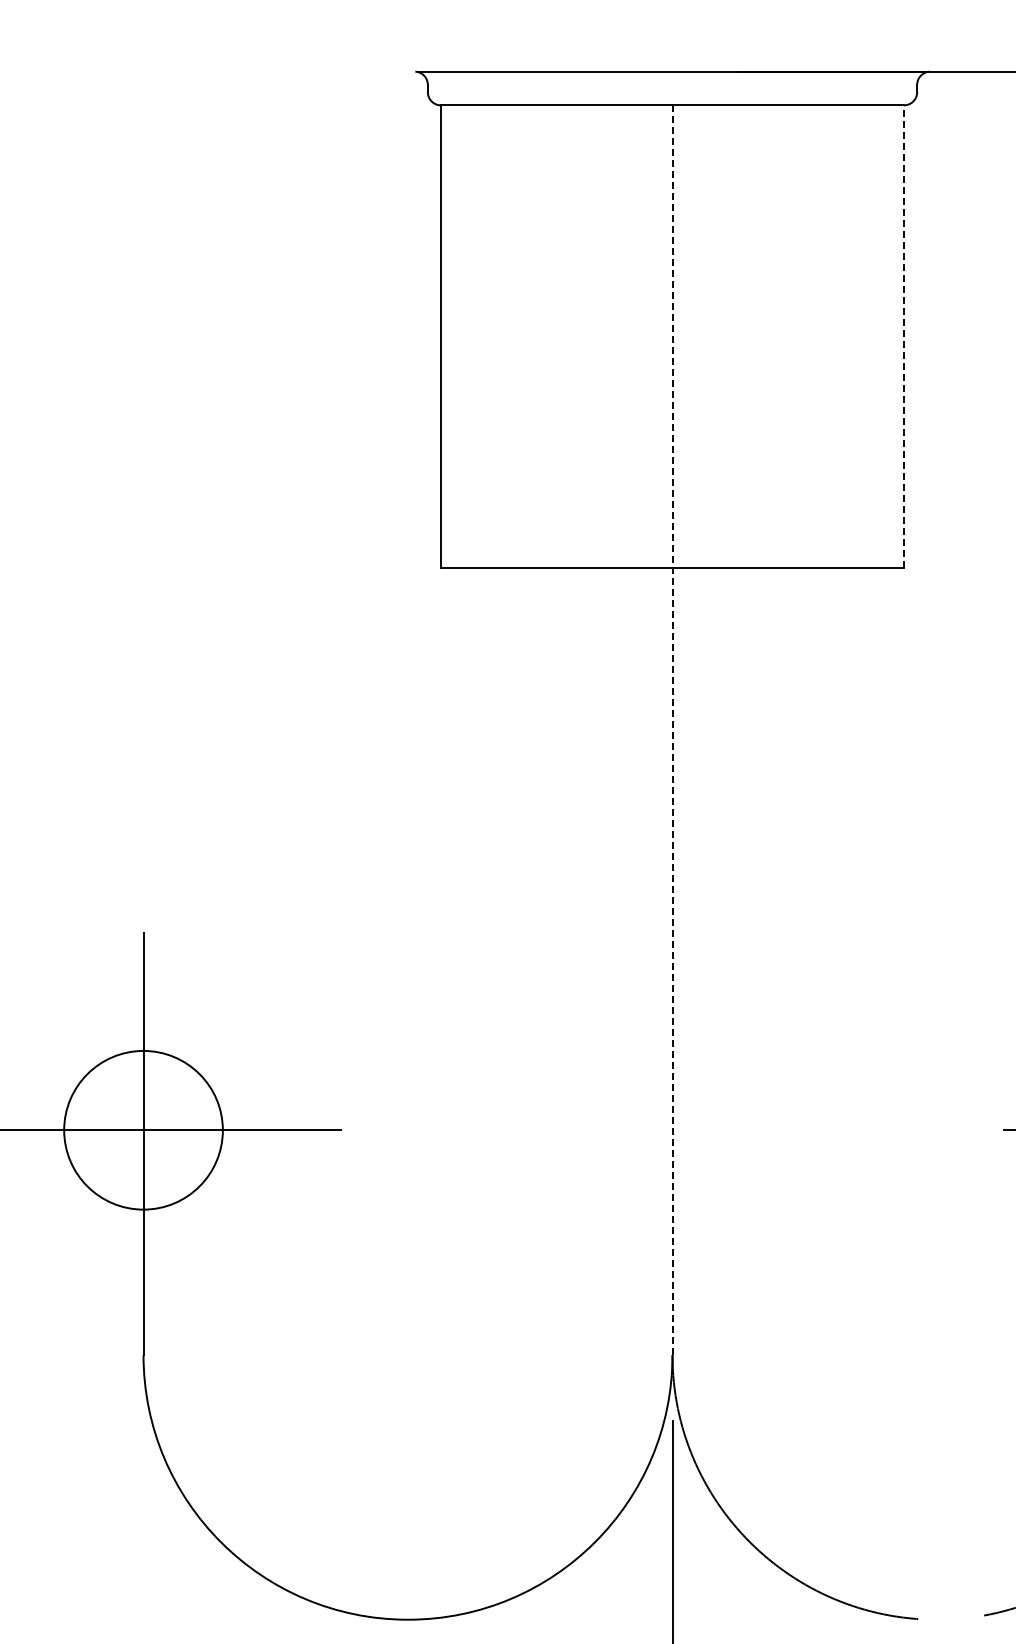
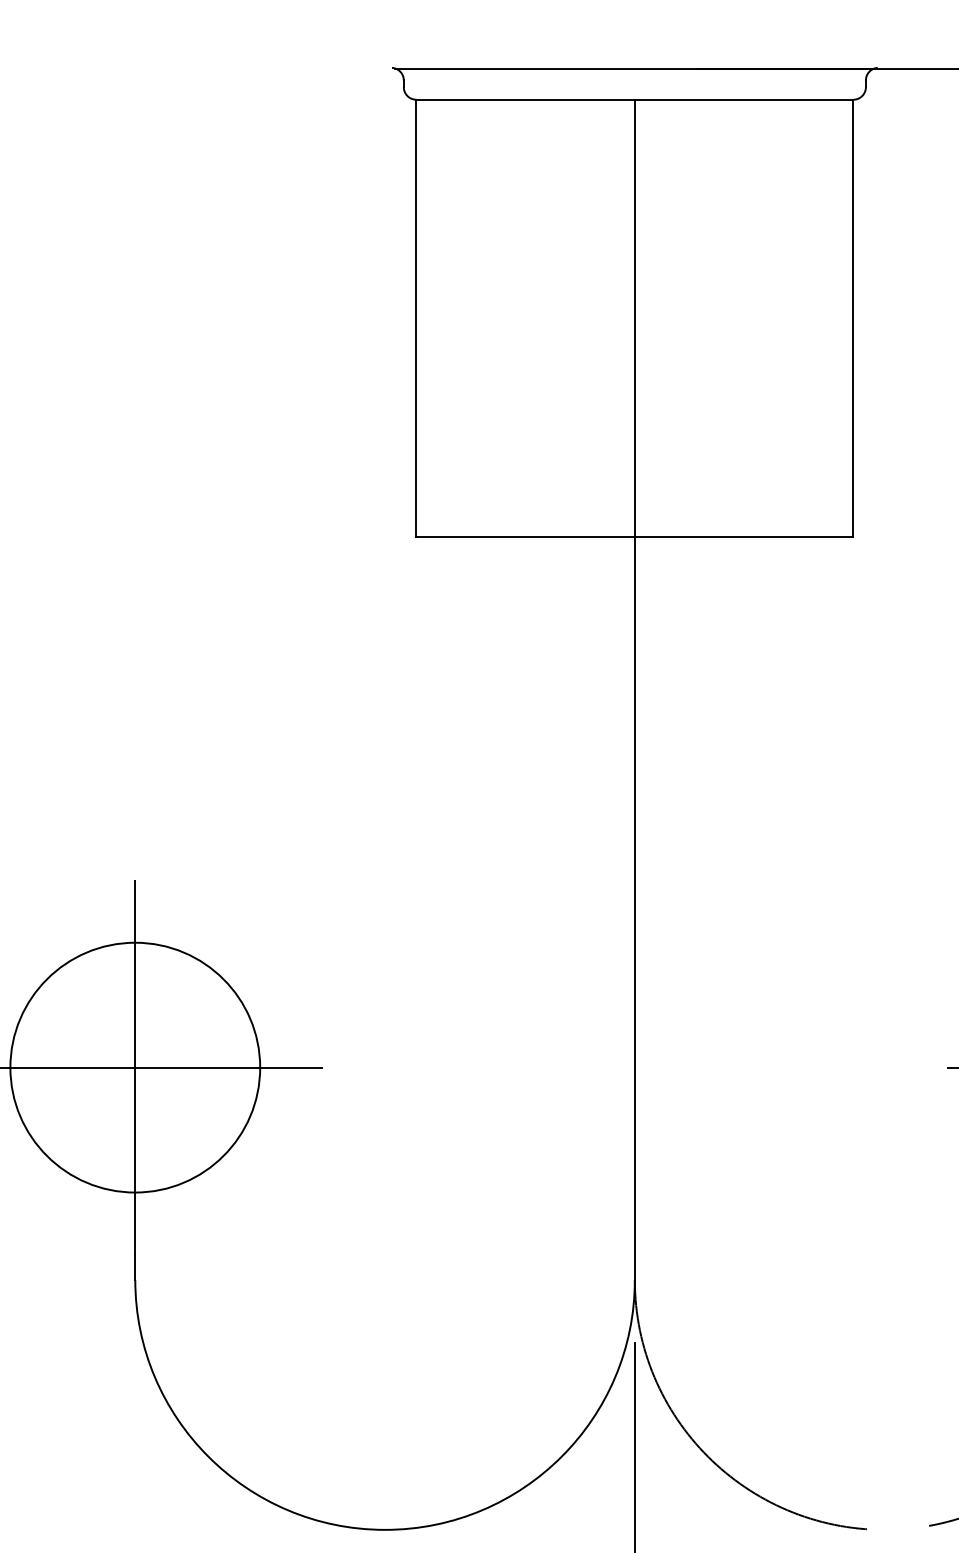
line: (903, 336) -> (853, 317), dashed -> solid
line: (672, 730) -> (634, 690), dashed -> solid
circle: (143, 1130) -> (135, 1067), size x1.67

